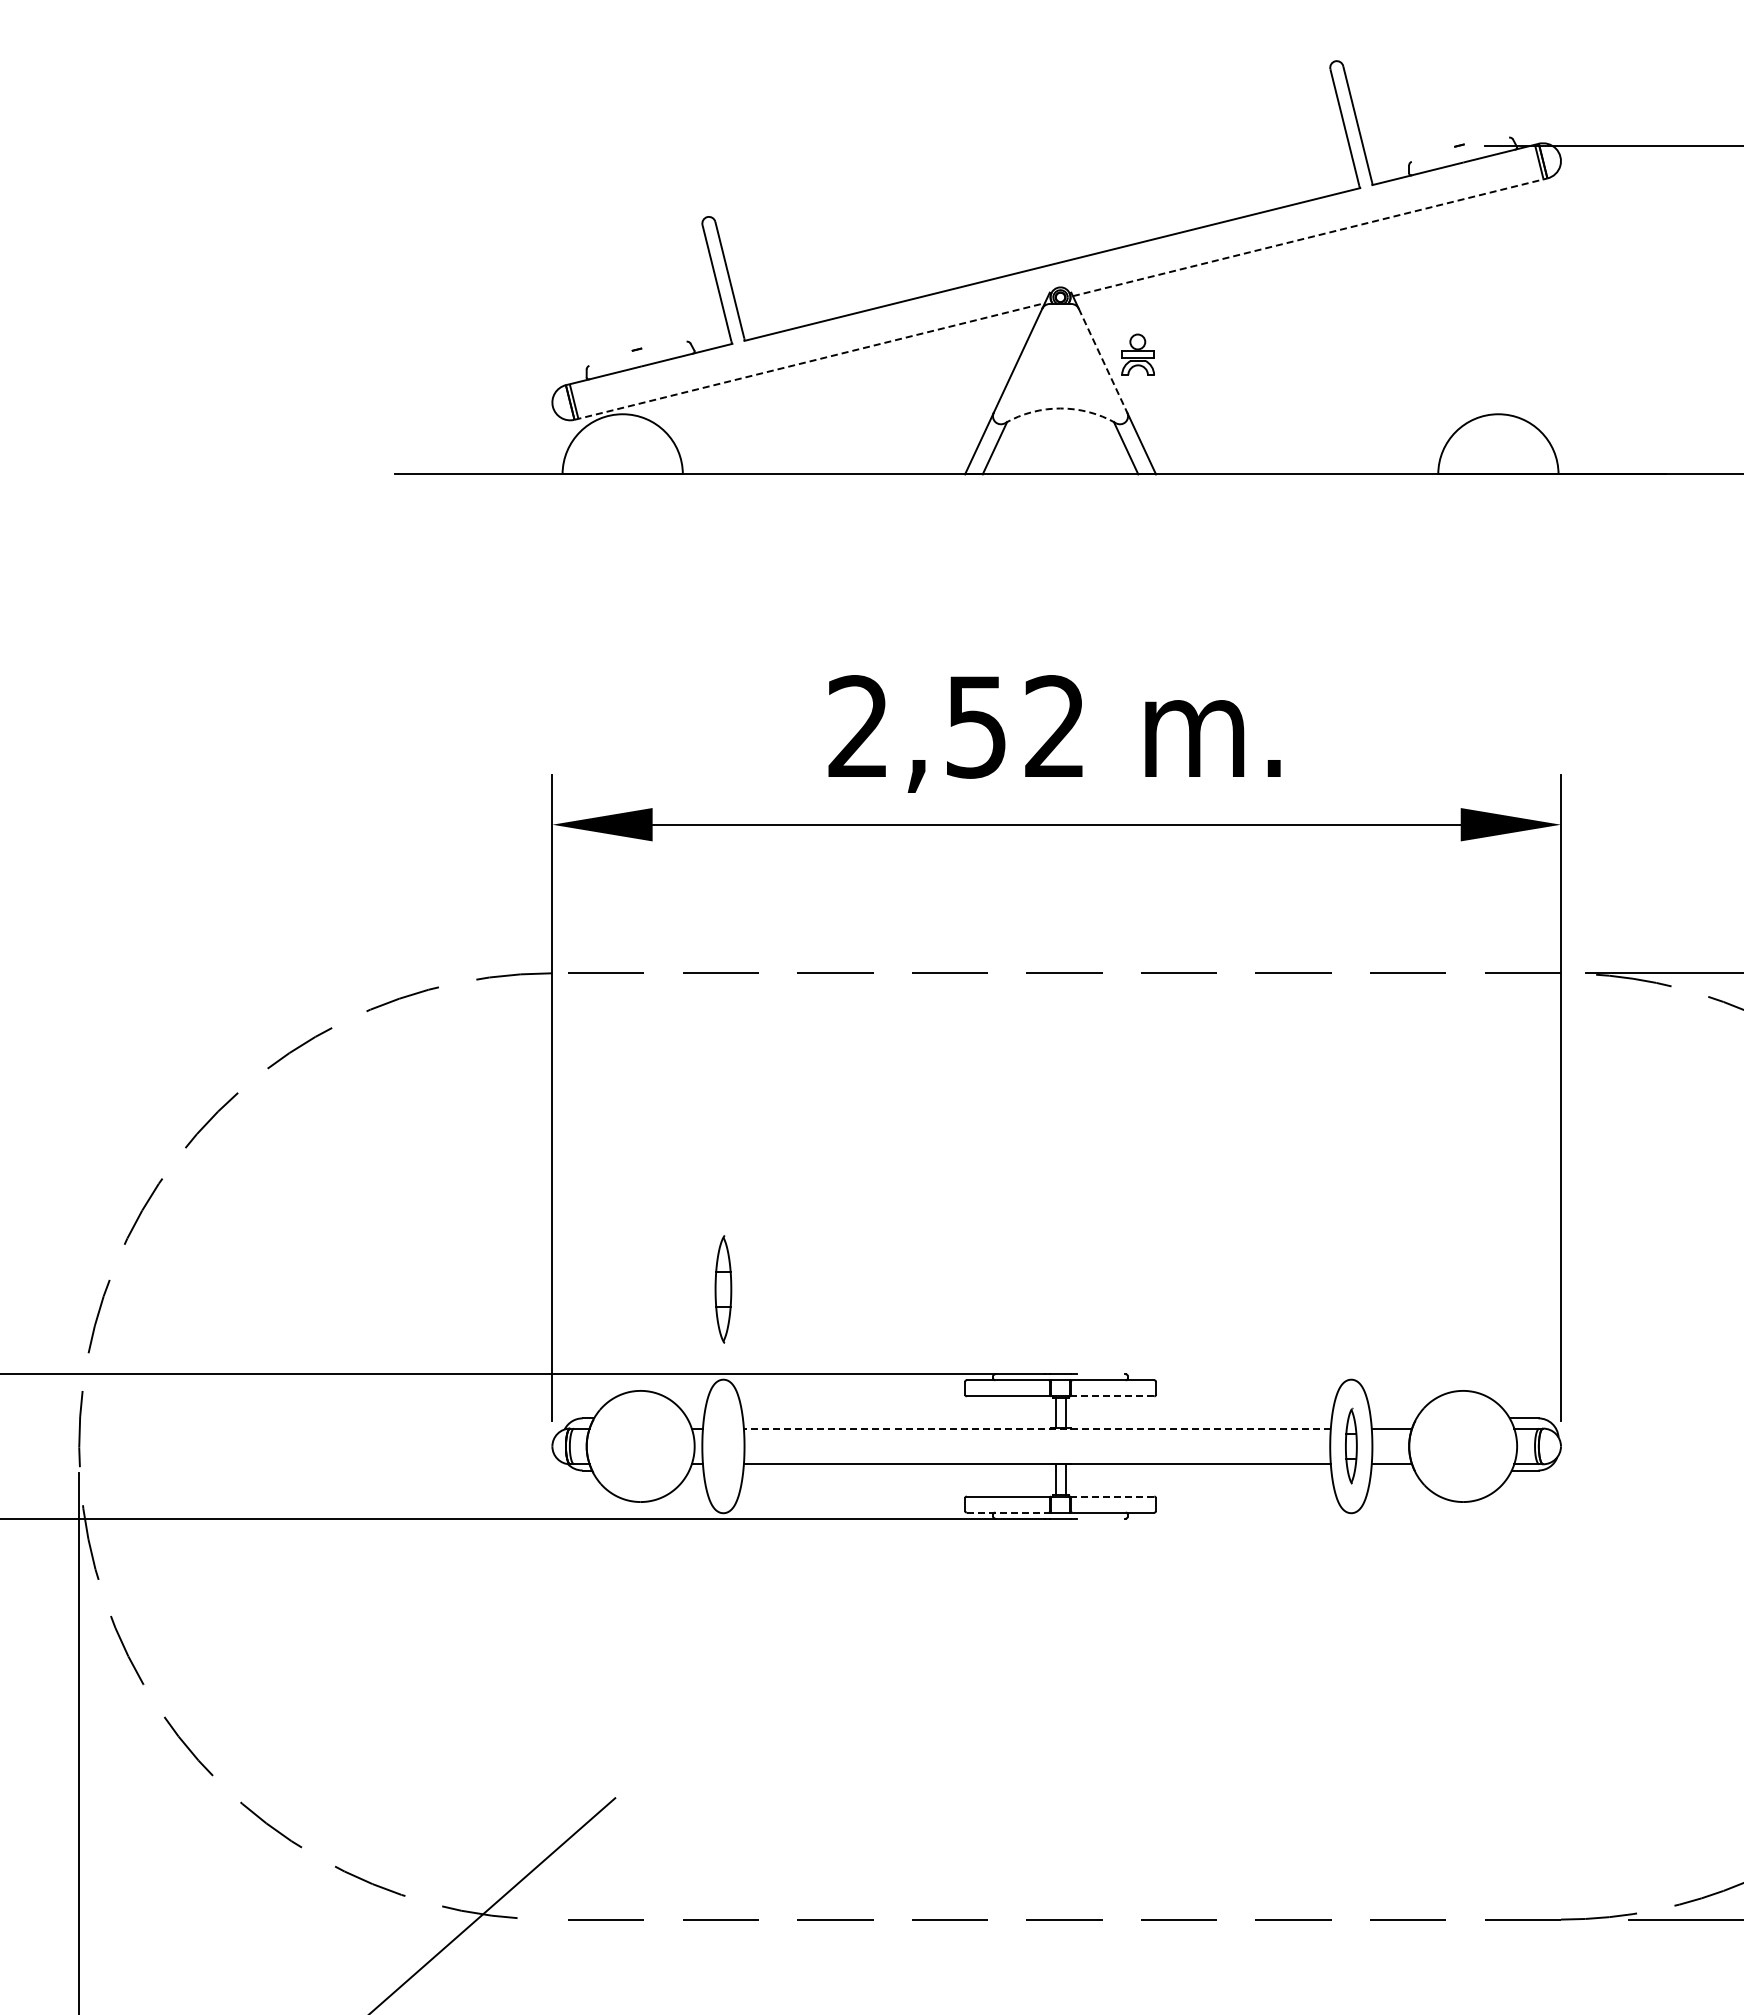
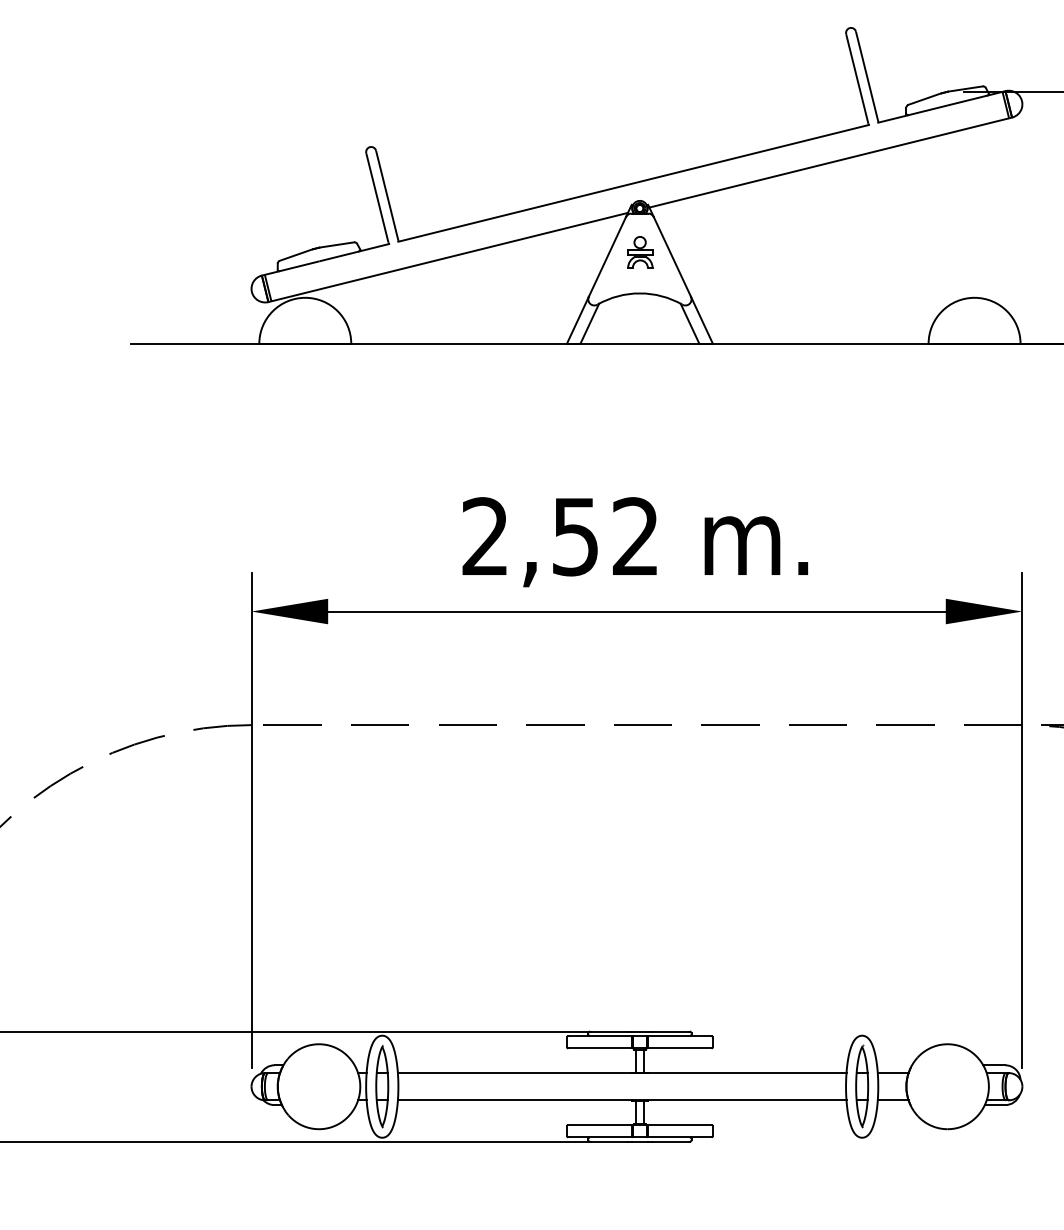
line: (1486, 140) -> (965, 88), added
line: (1432, 153) -> (924, 98), added
line: (1310, 237) -> (830, 162), dashed -> solid
line: (664, 344) -> (337, 244), added
part: (1137, 354) -> (639, 252), moved
line: (610, 357) -> (295, 254), added
line: (1103, 360) -> (672, 256), dashed -> solid
line: (810, 361) -> (448, 257), dashed -> solid
arc: (1060, 408) -> (639, 293), dashed -> solid
part: (723, 1289) -> (382, 1086), moved
line: (1100, 1374) -> (670, 1031), added
line: (1111, 1396) -> (678, 1048), dashed -> solid
line: (1036, 1428) -> (621, 1073), dashed -> solid
part: (1351, 1445) -> (862, 1085), size x1.43
line: (1111, 1496) -> (678, 1124), dashed -> solid
line: (1009, 1512) -> (600, 1137), dashed -> solid
line: (1100, 1518) -> (670, 1141), added

